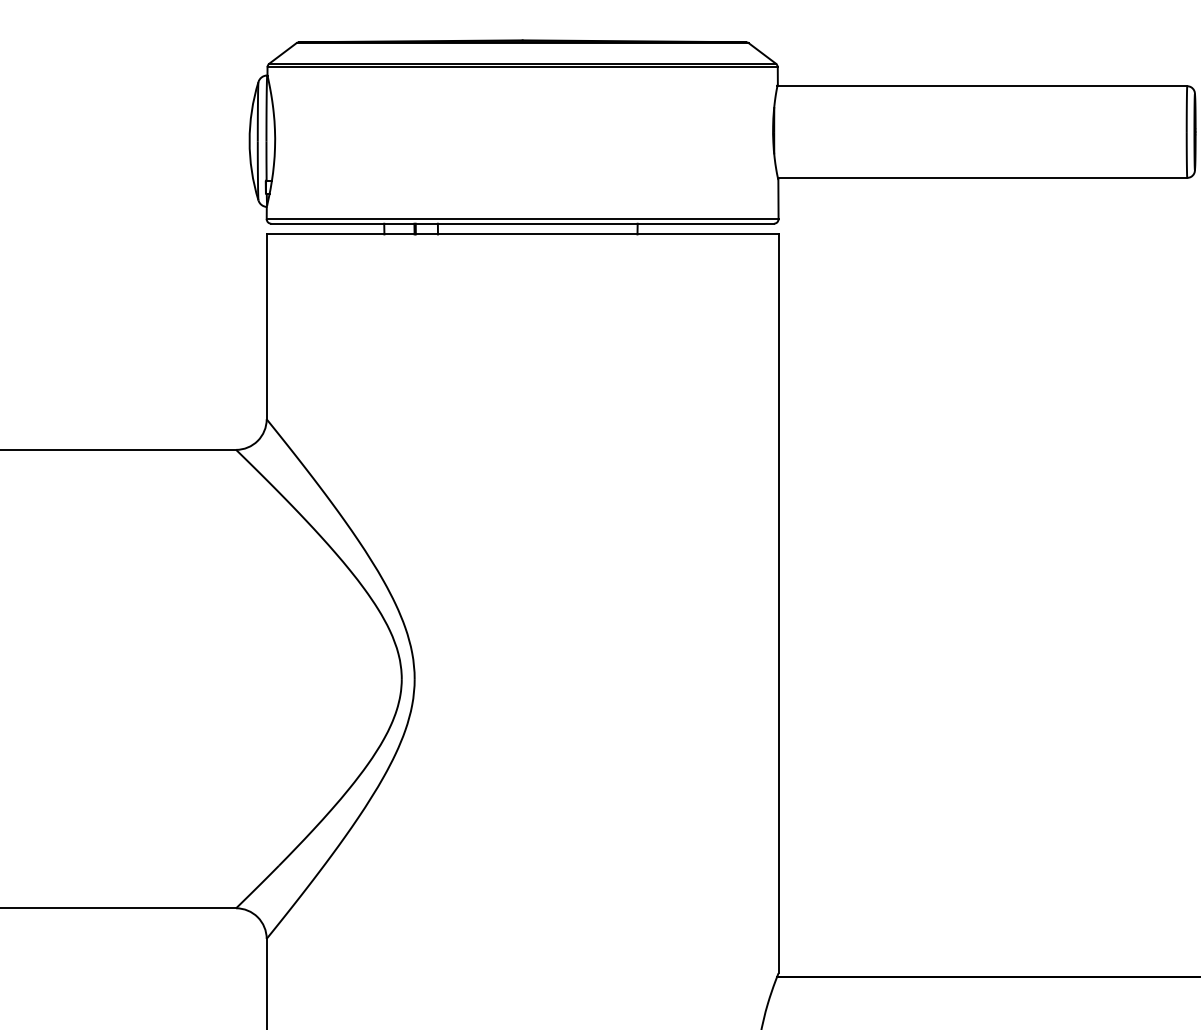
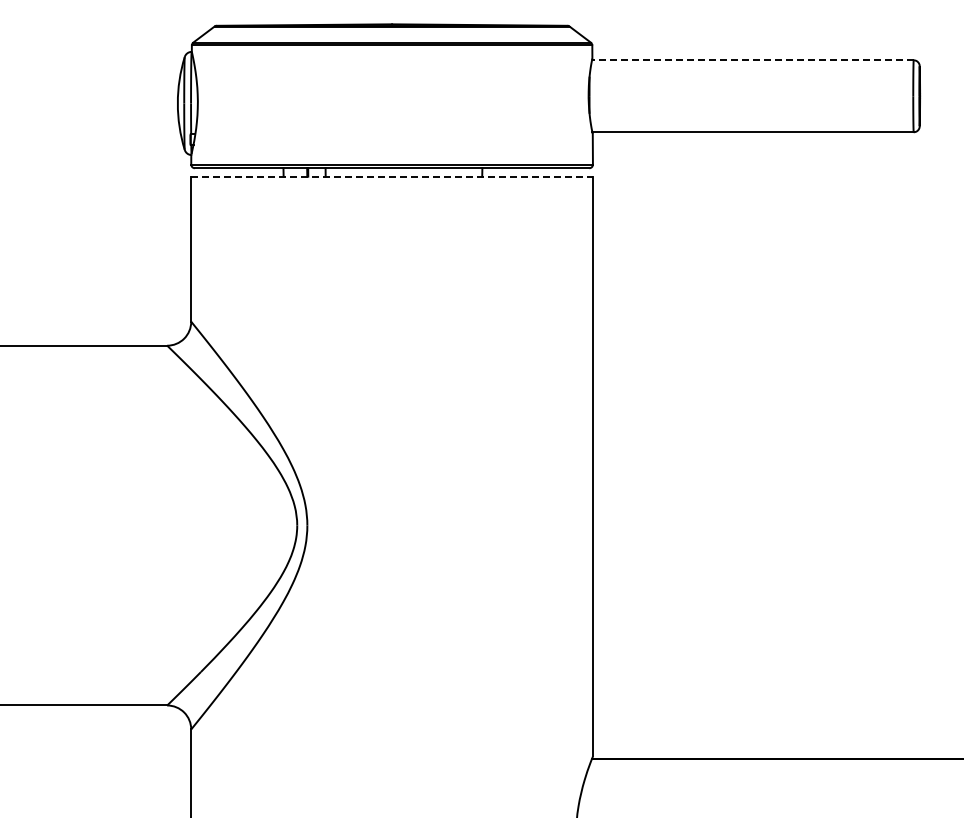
line: (981, 86) -> (752, 60), solid -> dashed
line: (523, 234) -> (392, 176), solid -> dashed

